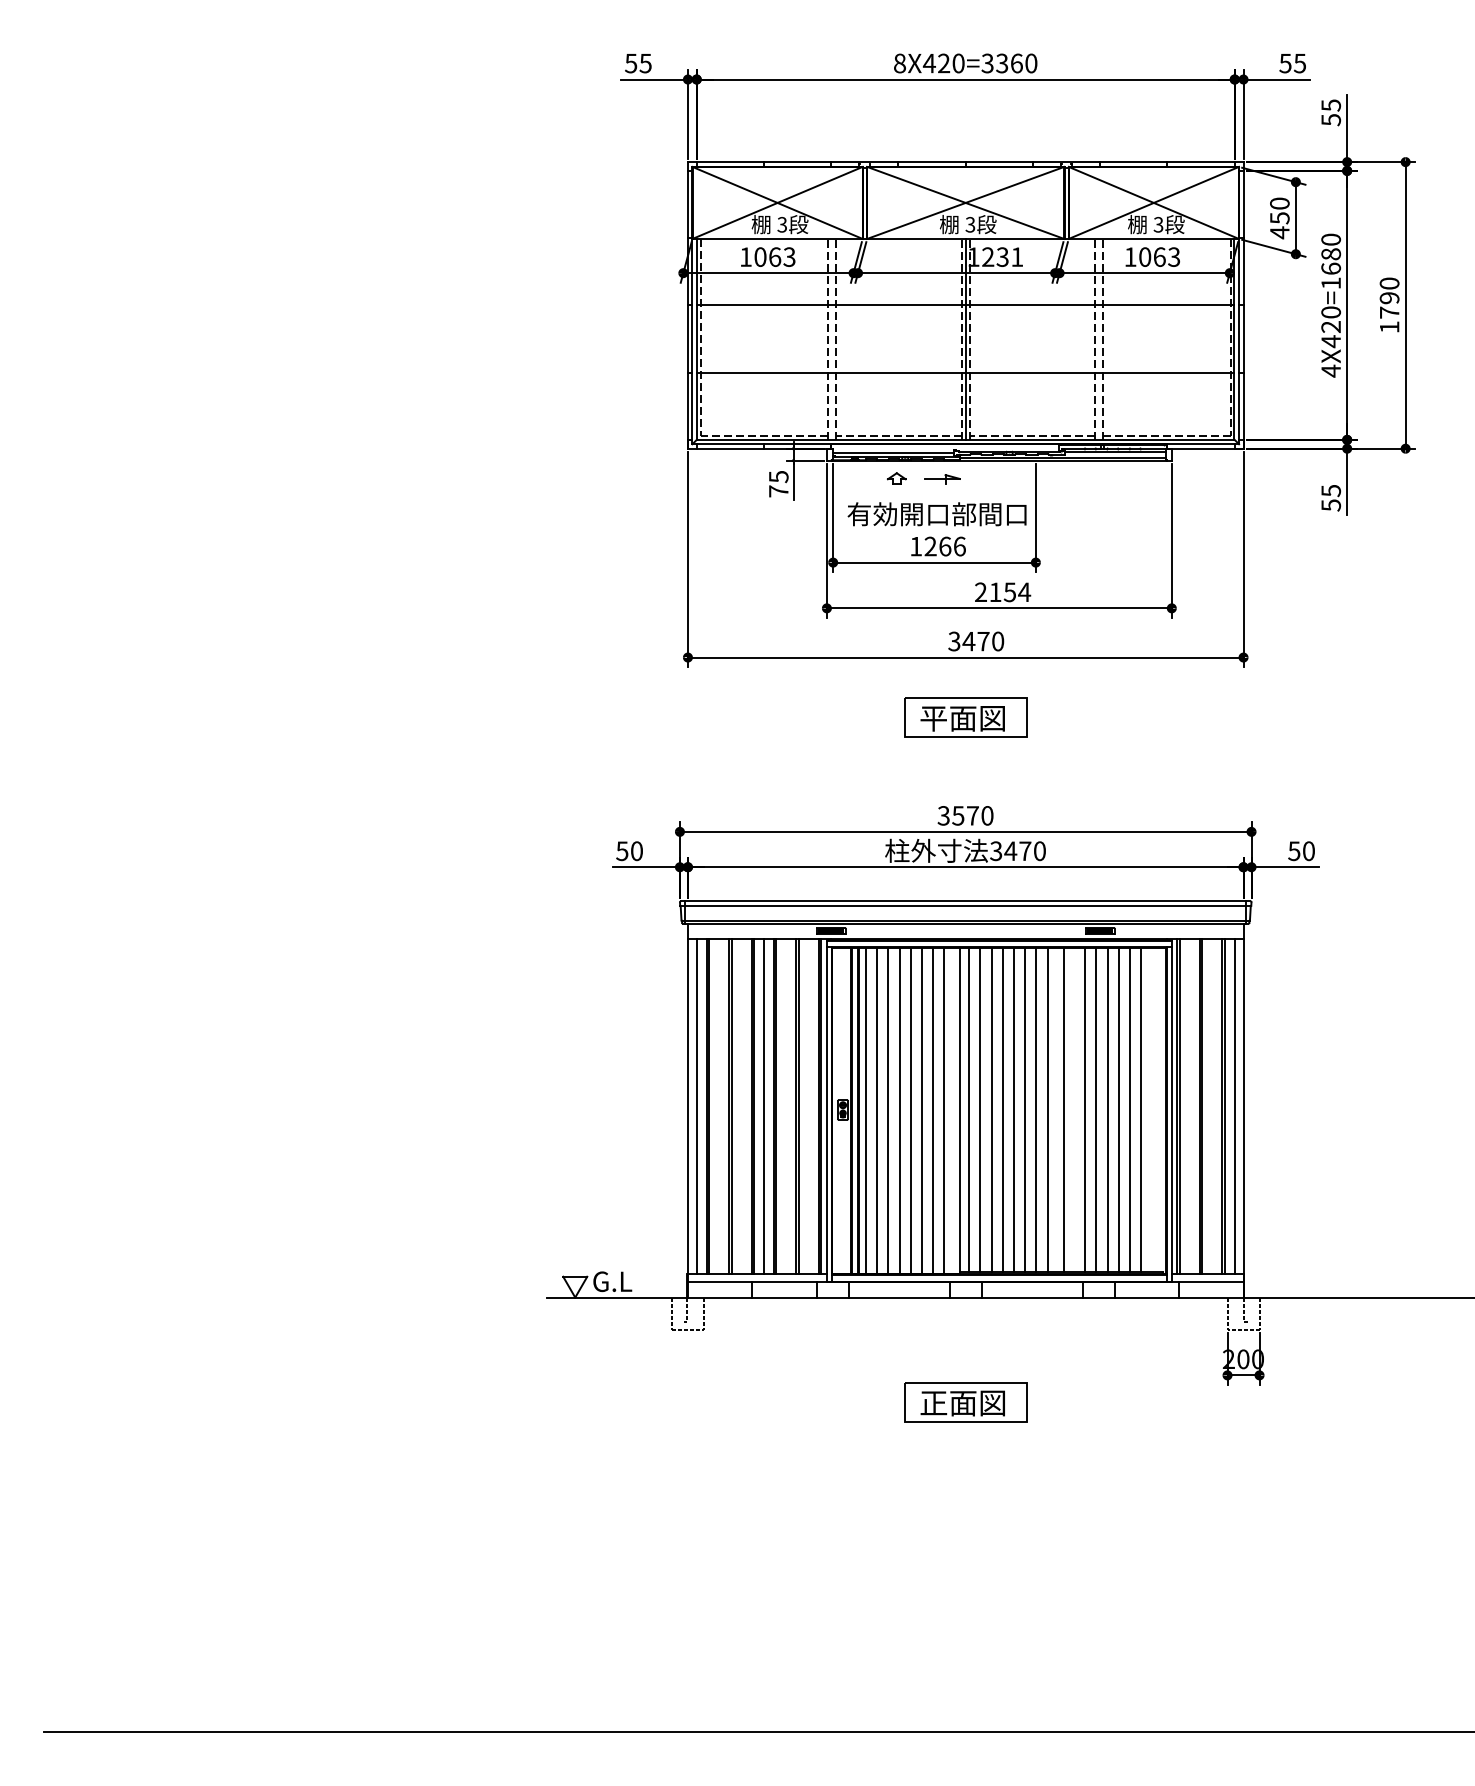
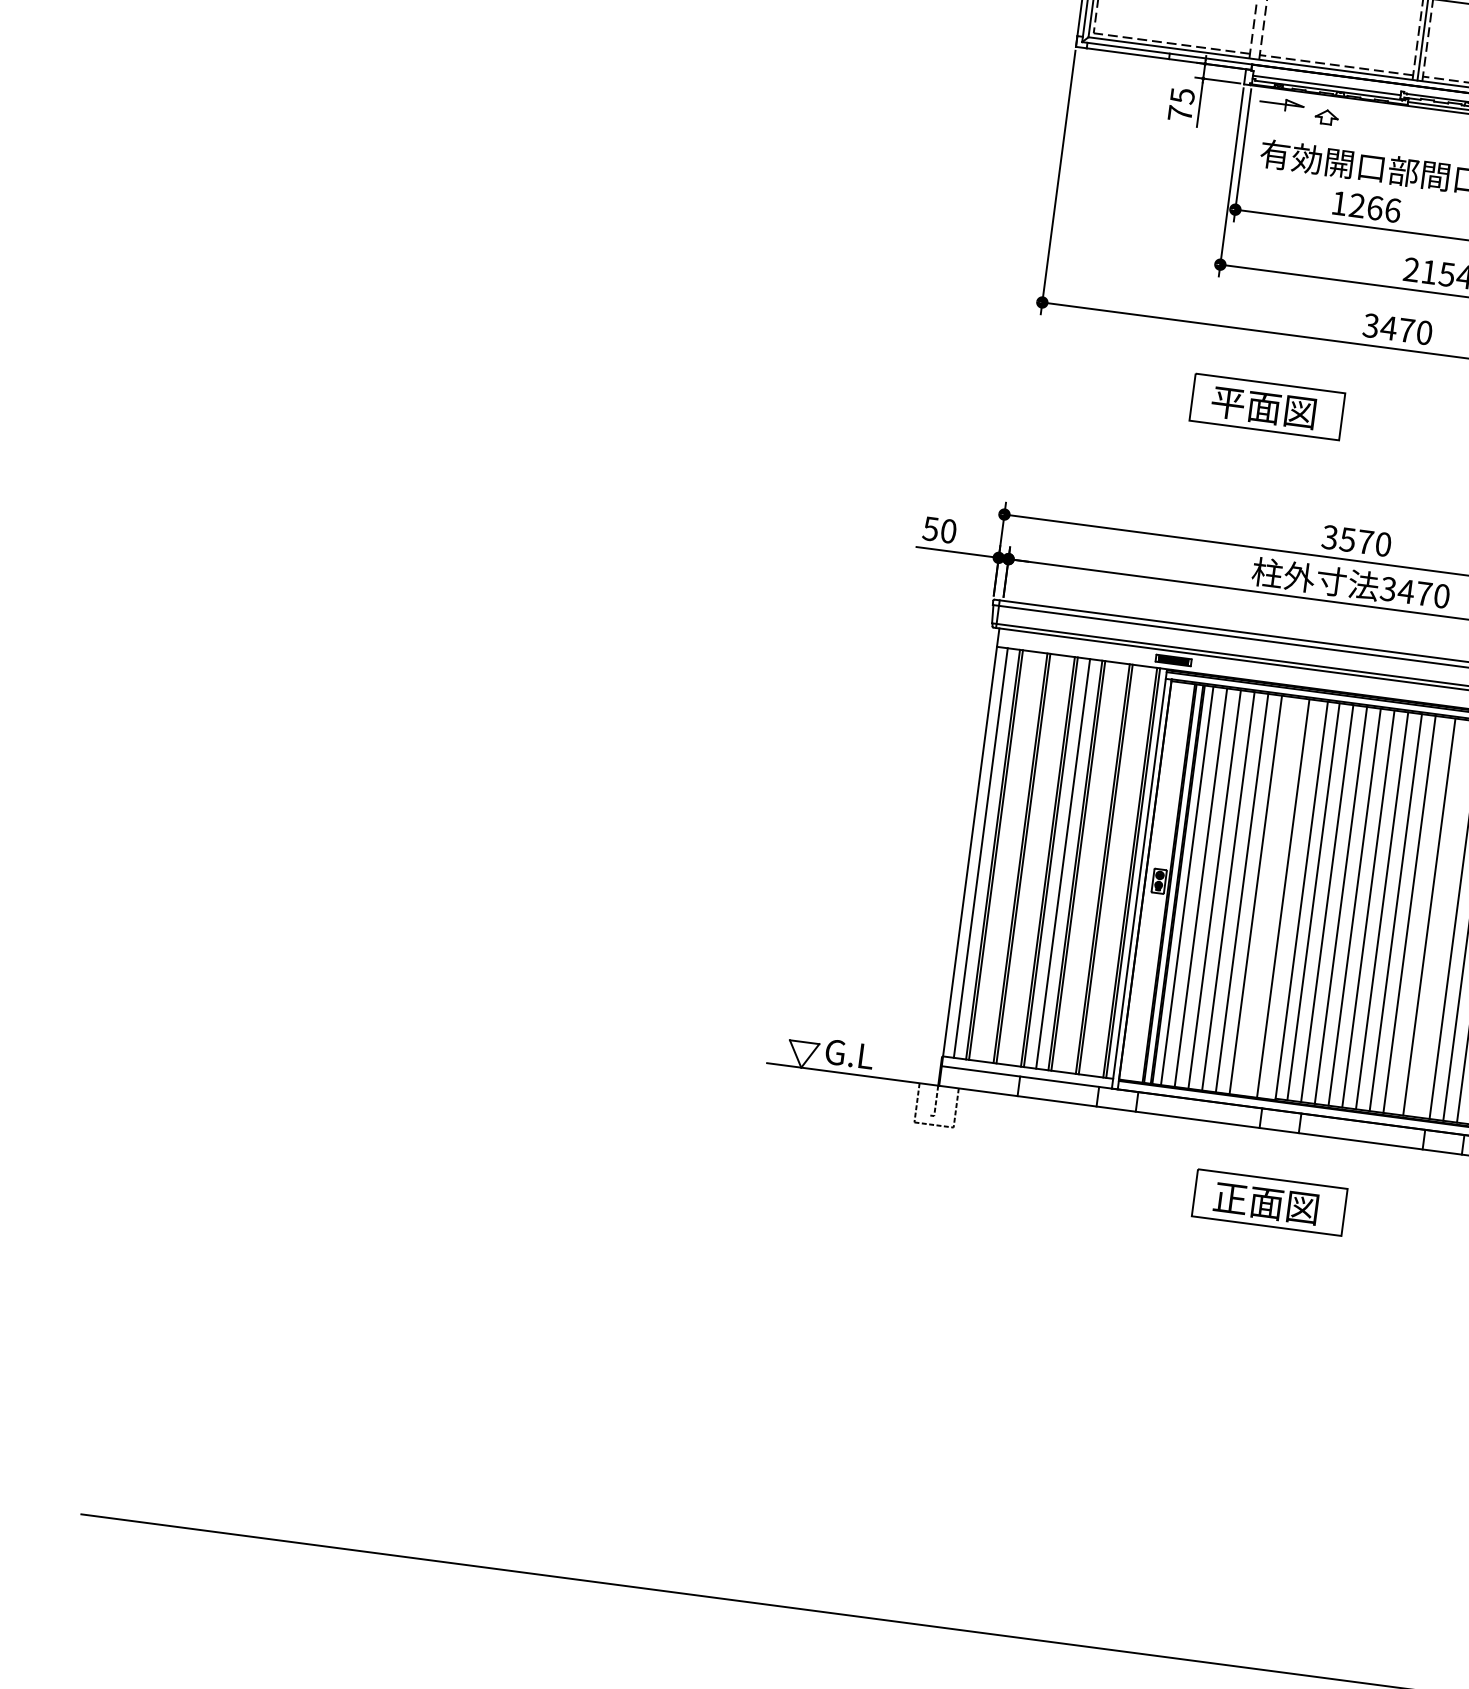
part: (942, 479) -> (1281, 104), moved
part: (965, 717) -> (1267, 406), moved
line: (933, 1110) -> (1269, 896), removed
part: (965, 1402) -> (1269, 1202), moved

